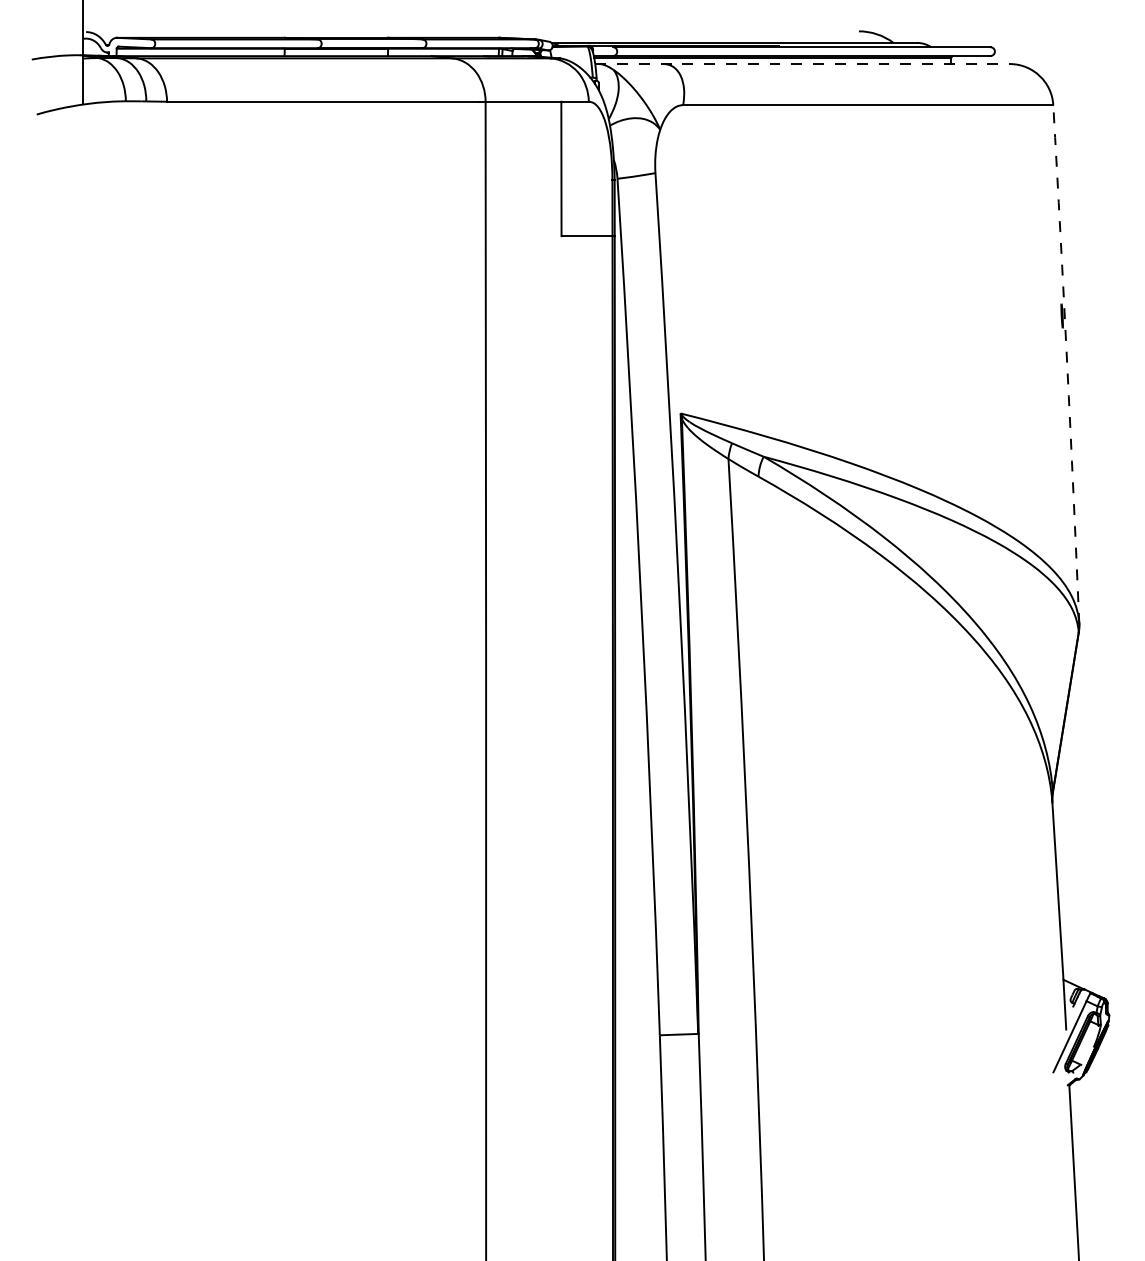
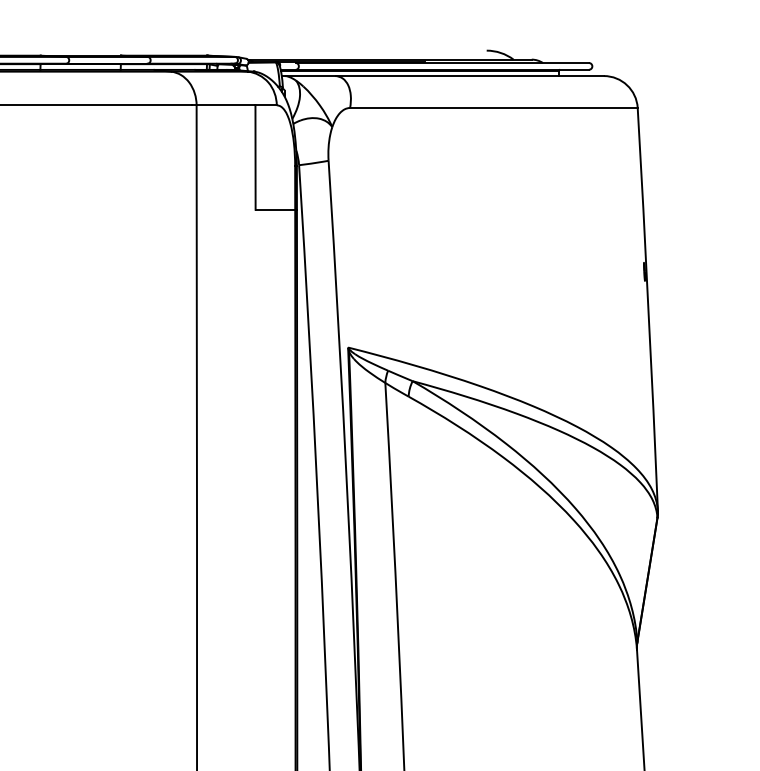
line: (803, 64) -> (443, 76), dashed -> solid
arc: (1067, 364) -> (648, 309), dashed -> solid

